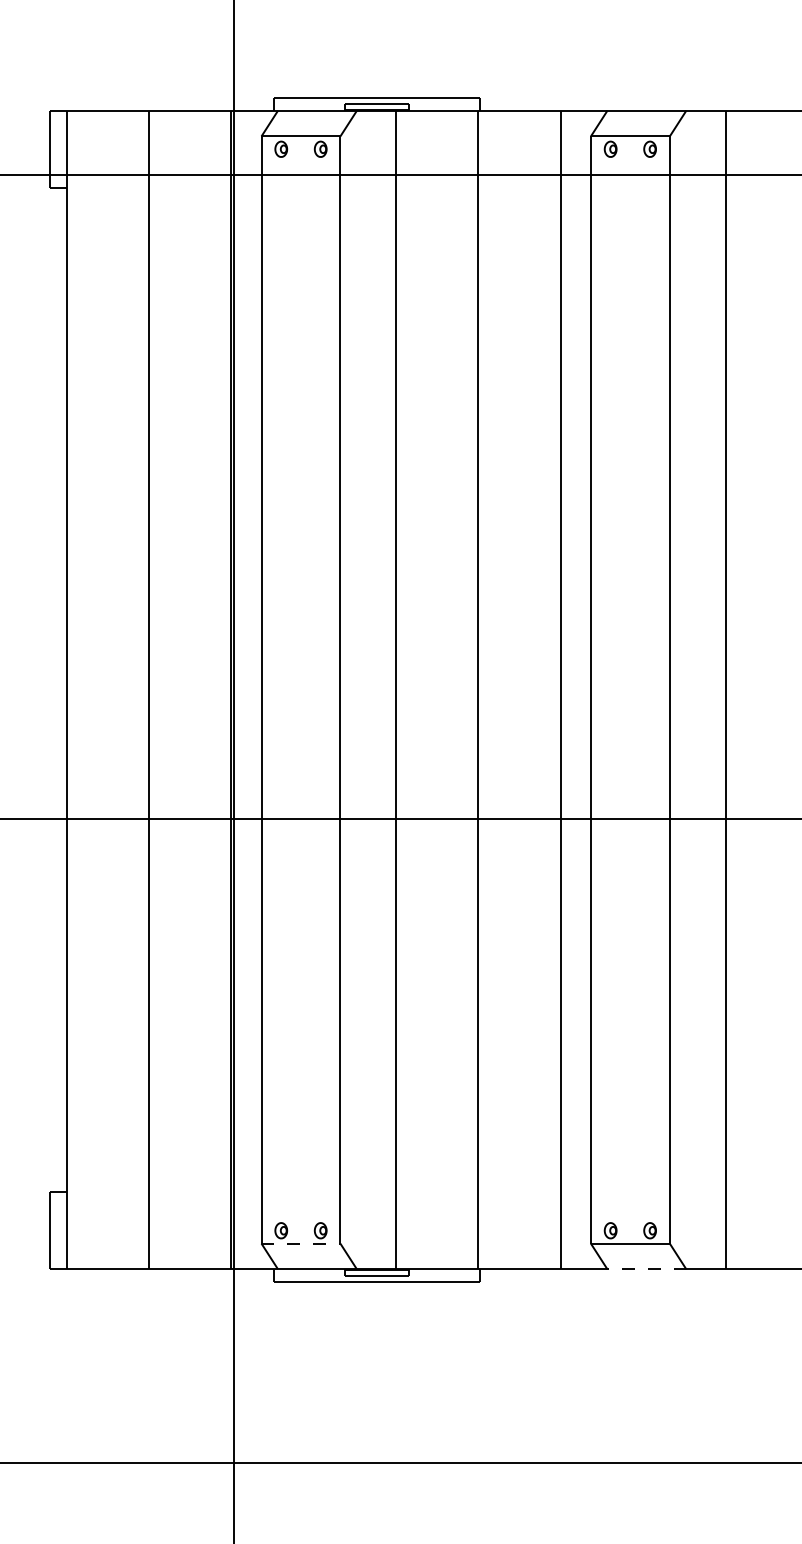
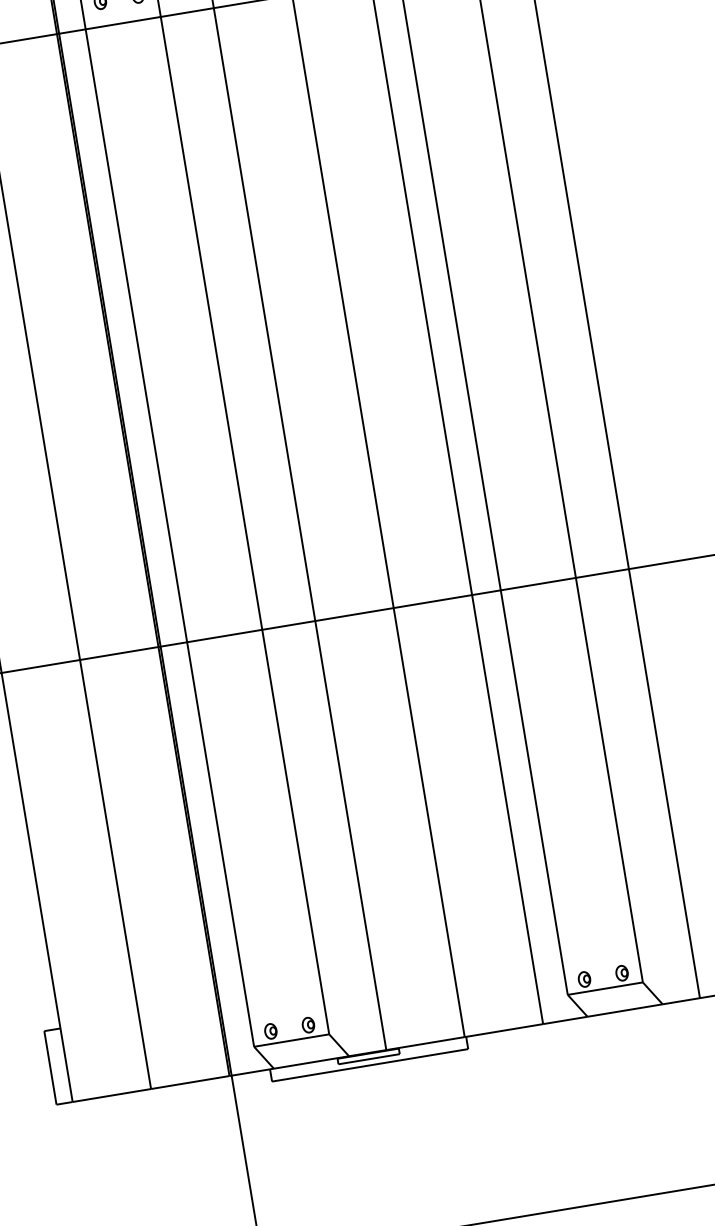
line: (301, 1243) -> (292, 1040), dashed -> solid
line: (646, 1269) -> (624, 1010), dashed -> solid

